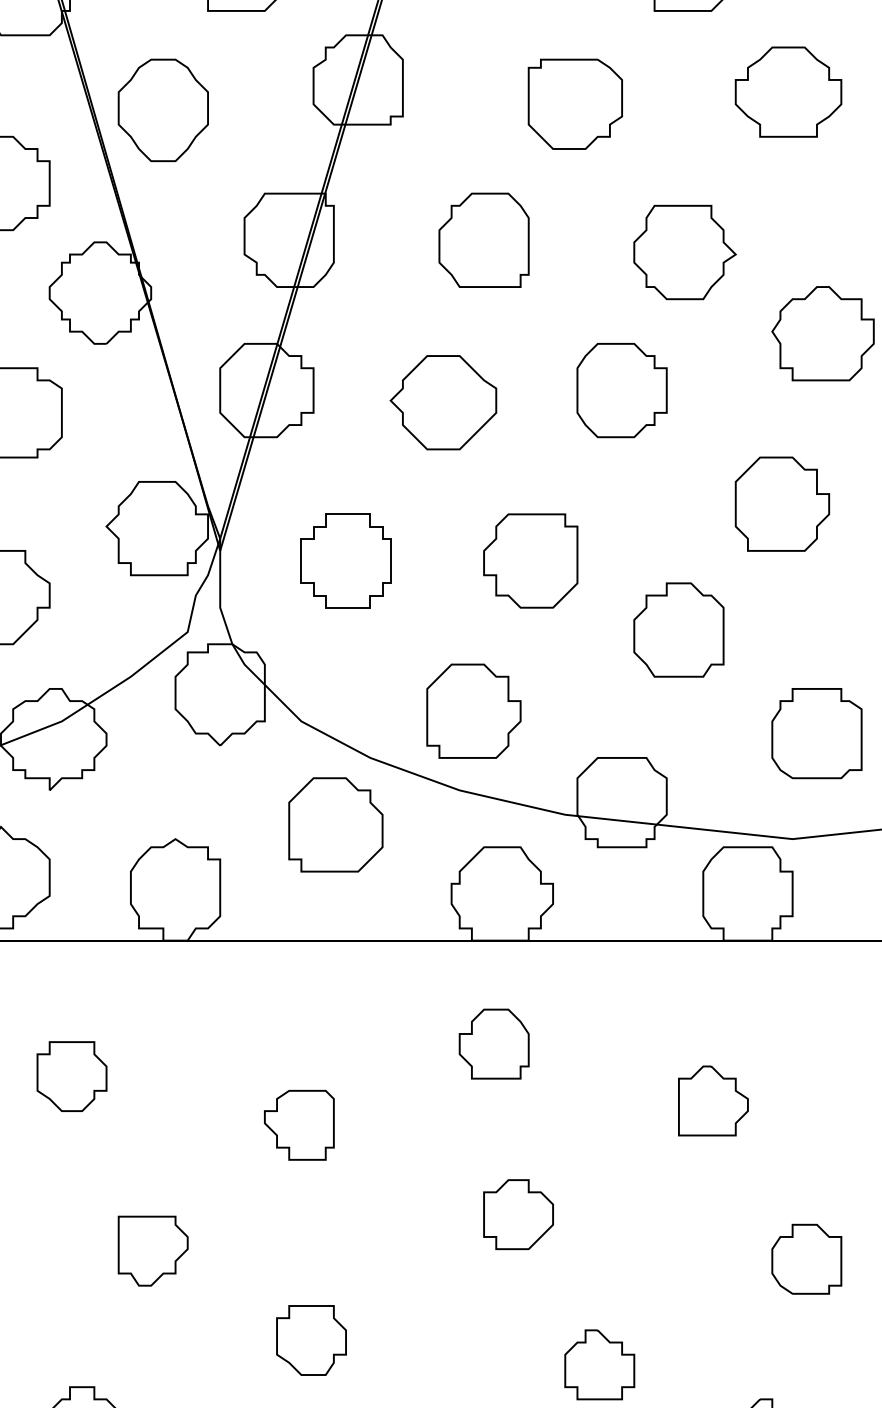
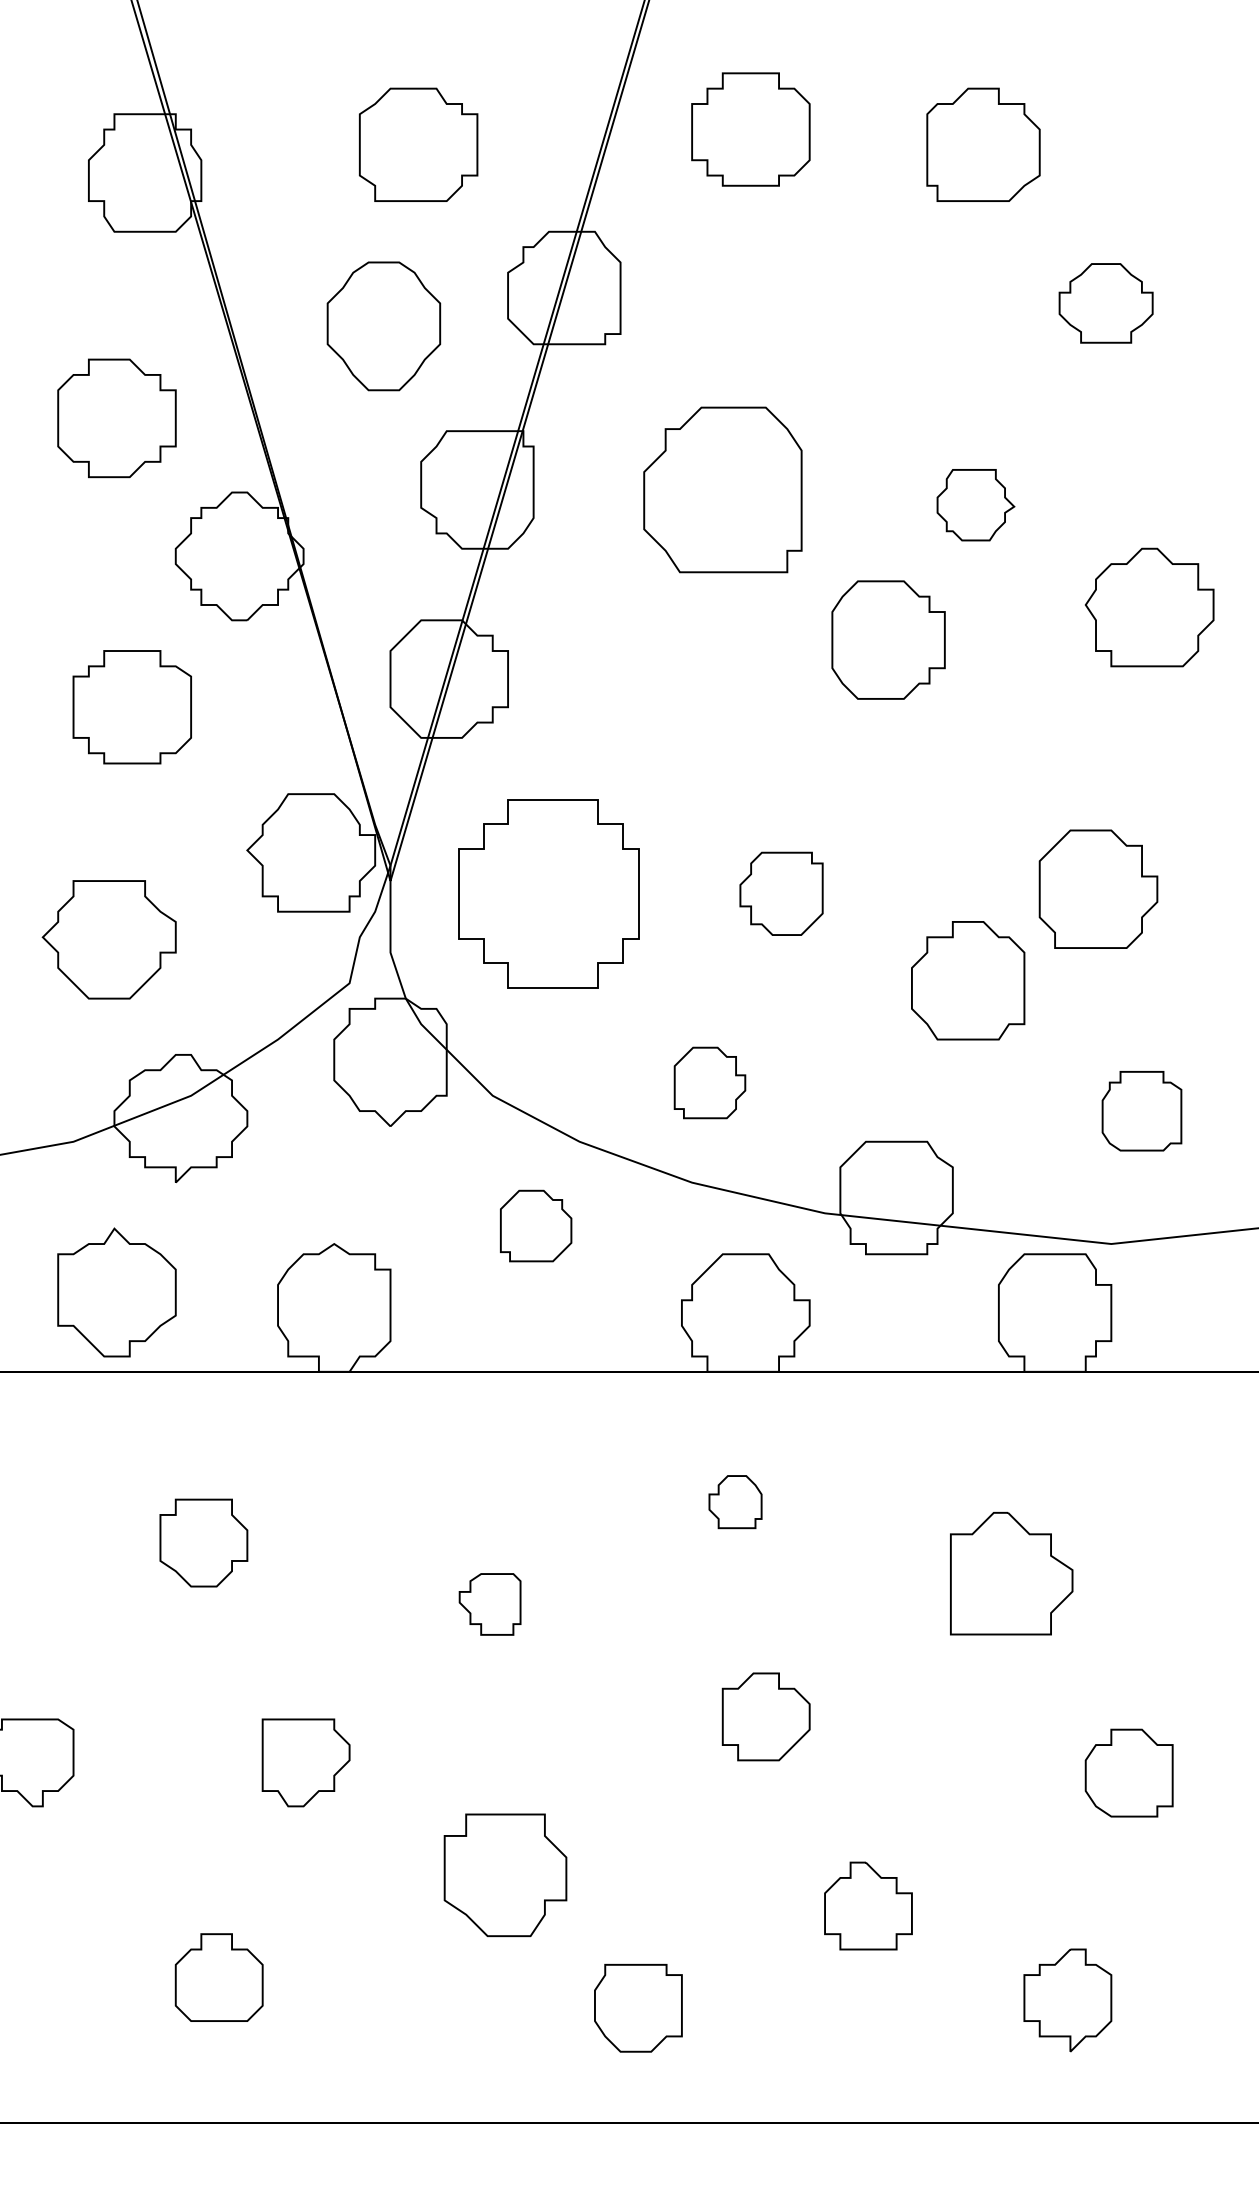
part: (787, 92) -> (1105, 303), size x0.7
part: (575, 104) -> (837, 318), removed
part: (163, 110) -> (383, 326), moved
part: (483, 239) -> (722, 489), size x1.4
part: (684, 251) -> (975, 504), size x0.6
part: (622, 390) -> (888, 639), moved
part: (443, 402) -> (671, 694), removed
part: (782, 503) -> (1098, 888), moved
part: (345, 560) -> (548, 893), size x1.6
part: (530, 560) -> (781, 893), size x0.7
part: (473, 710) -> (709, 1082), size x0.6
part: (816, 733) -> (1141, 1111), size x0.7
part: (335, 824) -> (535, 1225), size x0.6
part: (494, 1043) -> (735, 1501), size x0.6
part: (713, 1100) -> (1011, 1573), size x1.4
part: (298, 1125) -> (489, 1604), size x0.7
part: (311, 1340) -> (505, 1875), size x1.4

